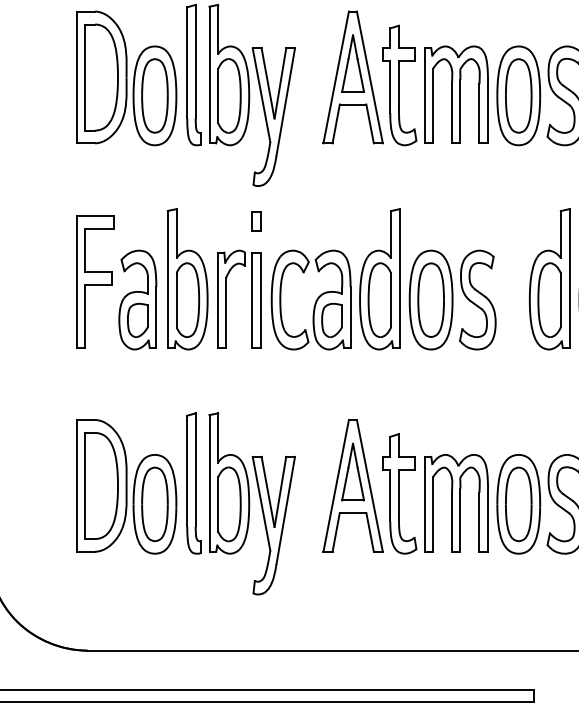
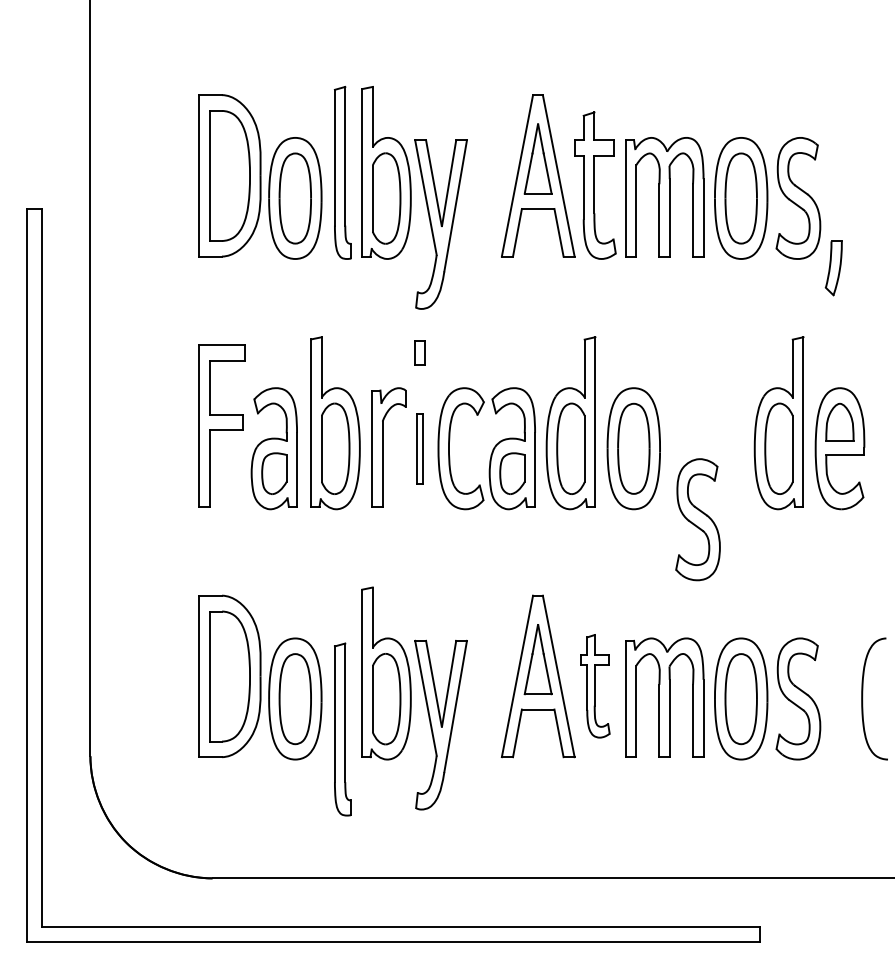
part: (256, 299) -> (419, 448), size x0.6
part: (477, 299) -> (697, 519), moved
part: (193, 483) -> (342, 729), moved
part: (399, 494) -> (595, 686), size x0.7

